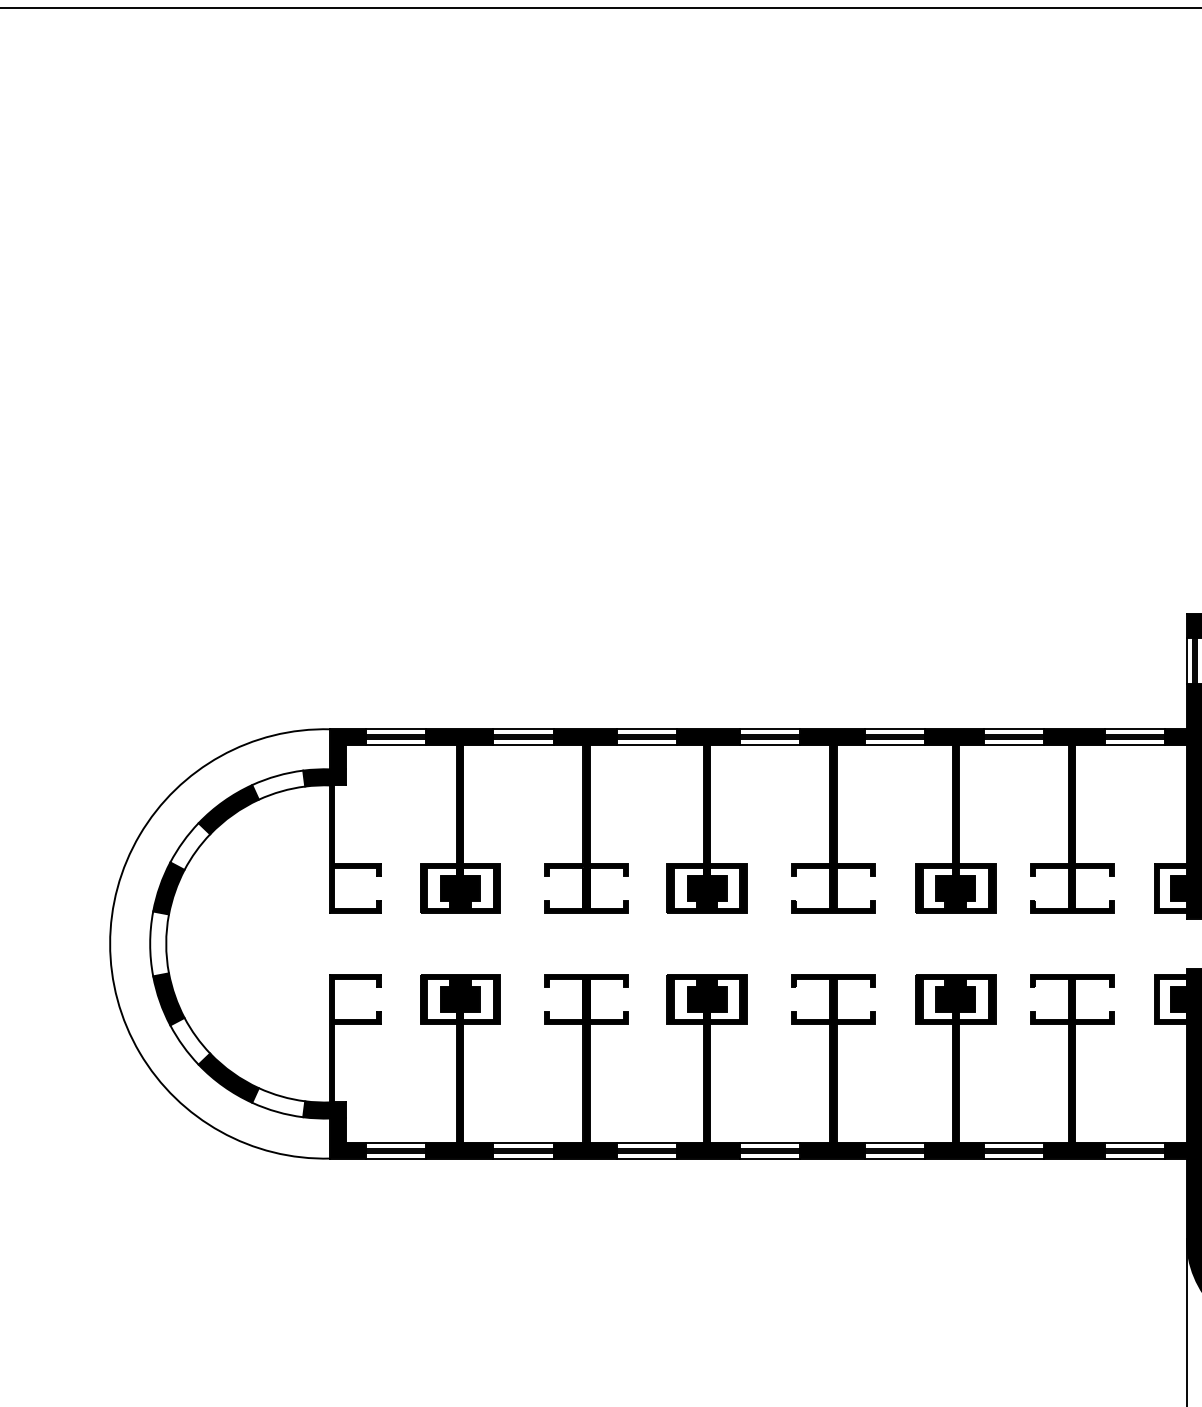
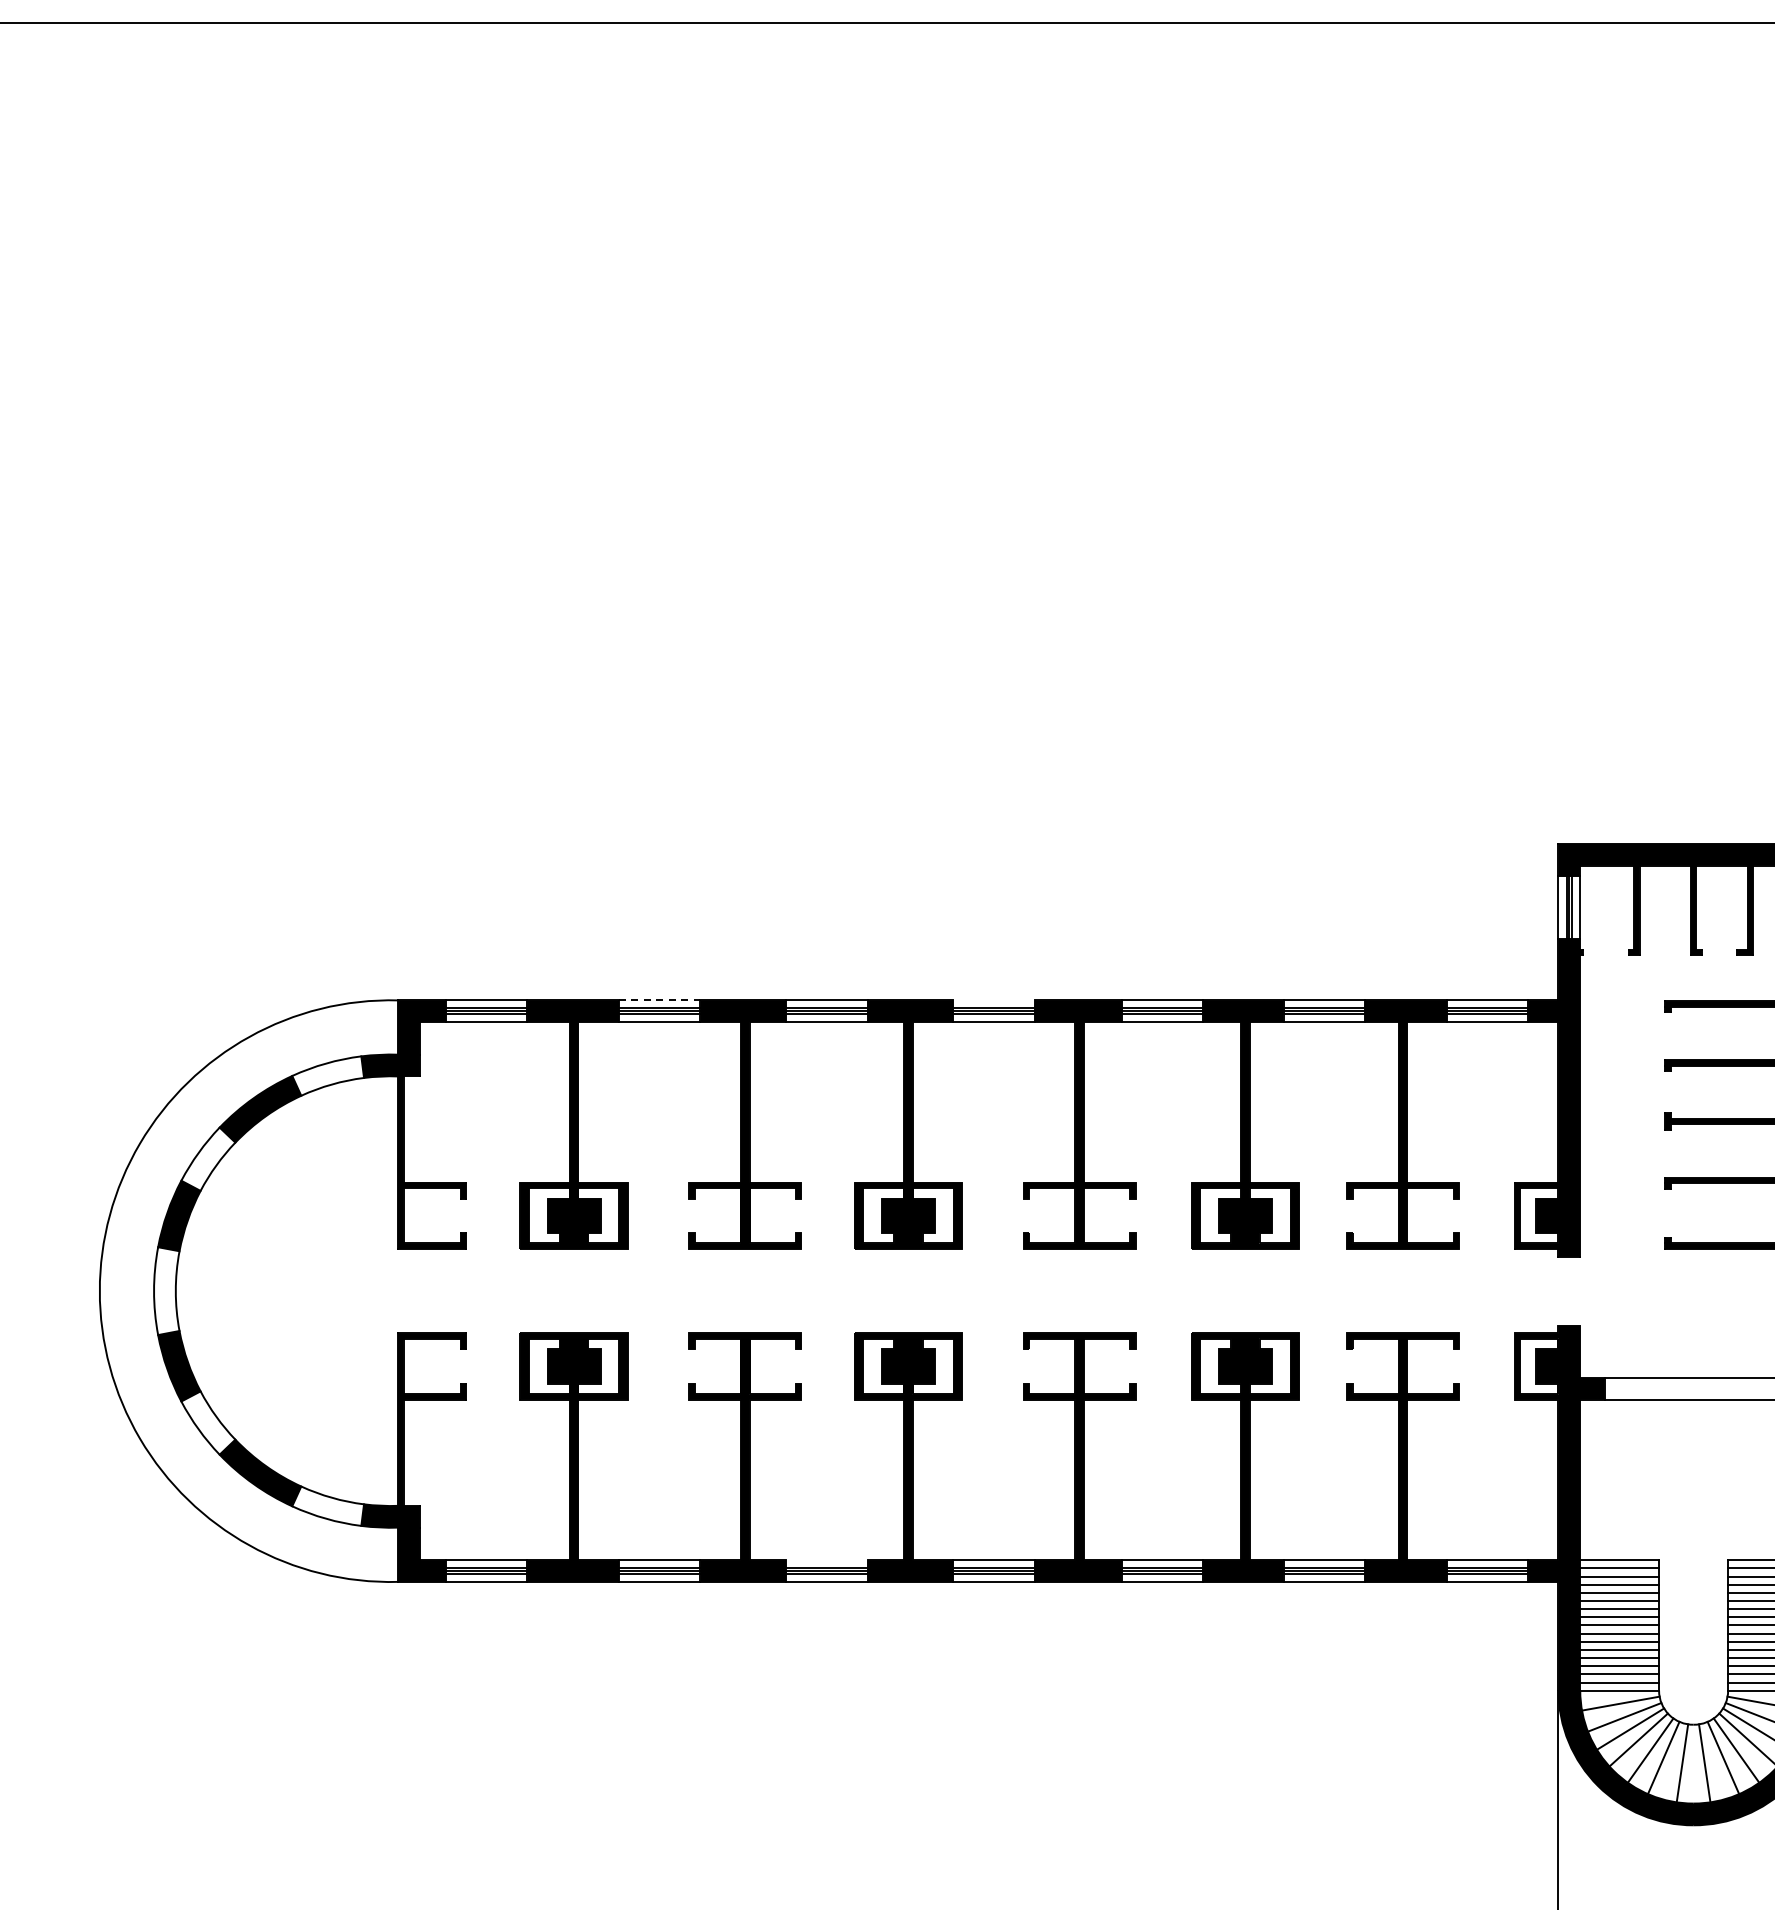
line: (523, 729) -> (659, 1000), solid -> dashed
line: (769, 729) -> (993, 1000), removed
line: (646, 1142) -> (826, 1560), removed

